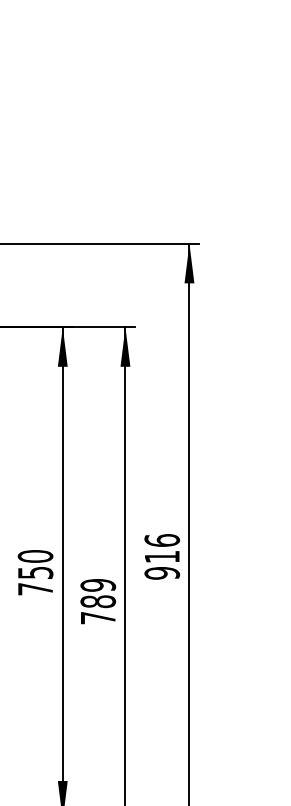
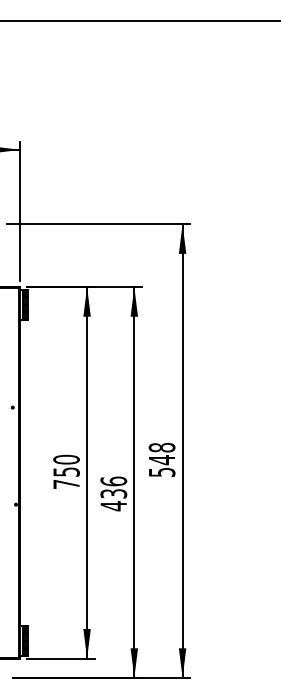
text: (161, 556) -> (161, 459), 916 -> 548
text: (97, 601) -> (113, 493), 789 -> 436

